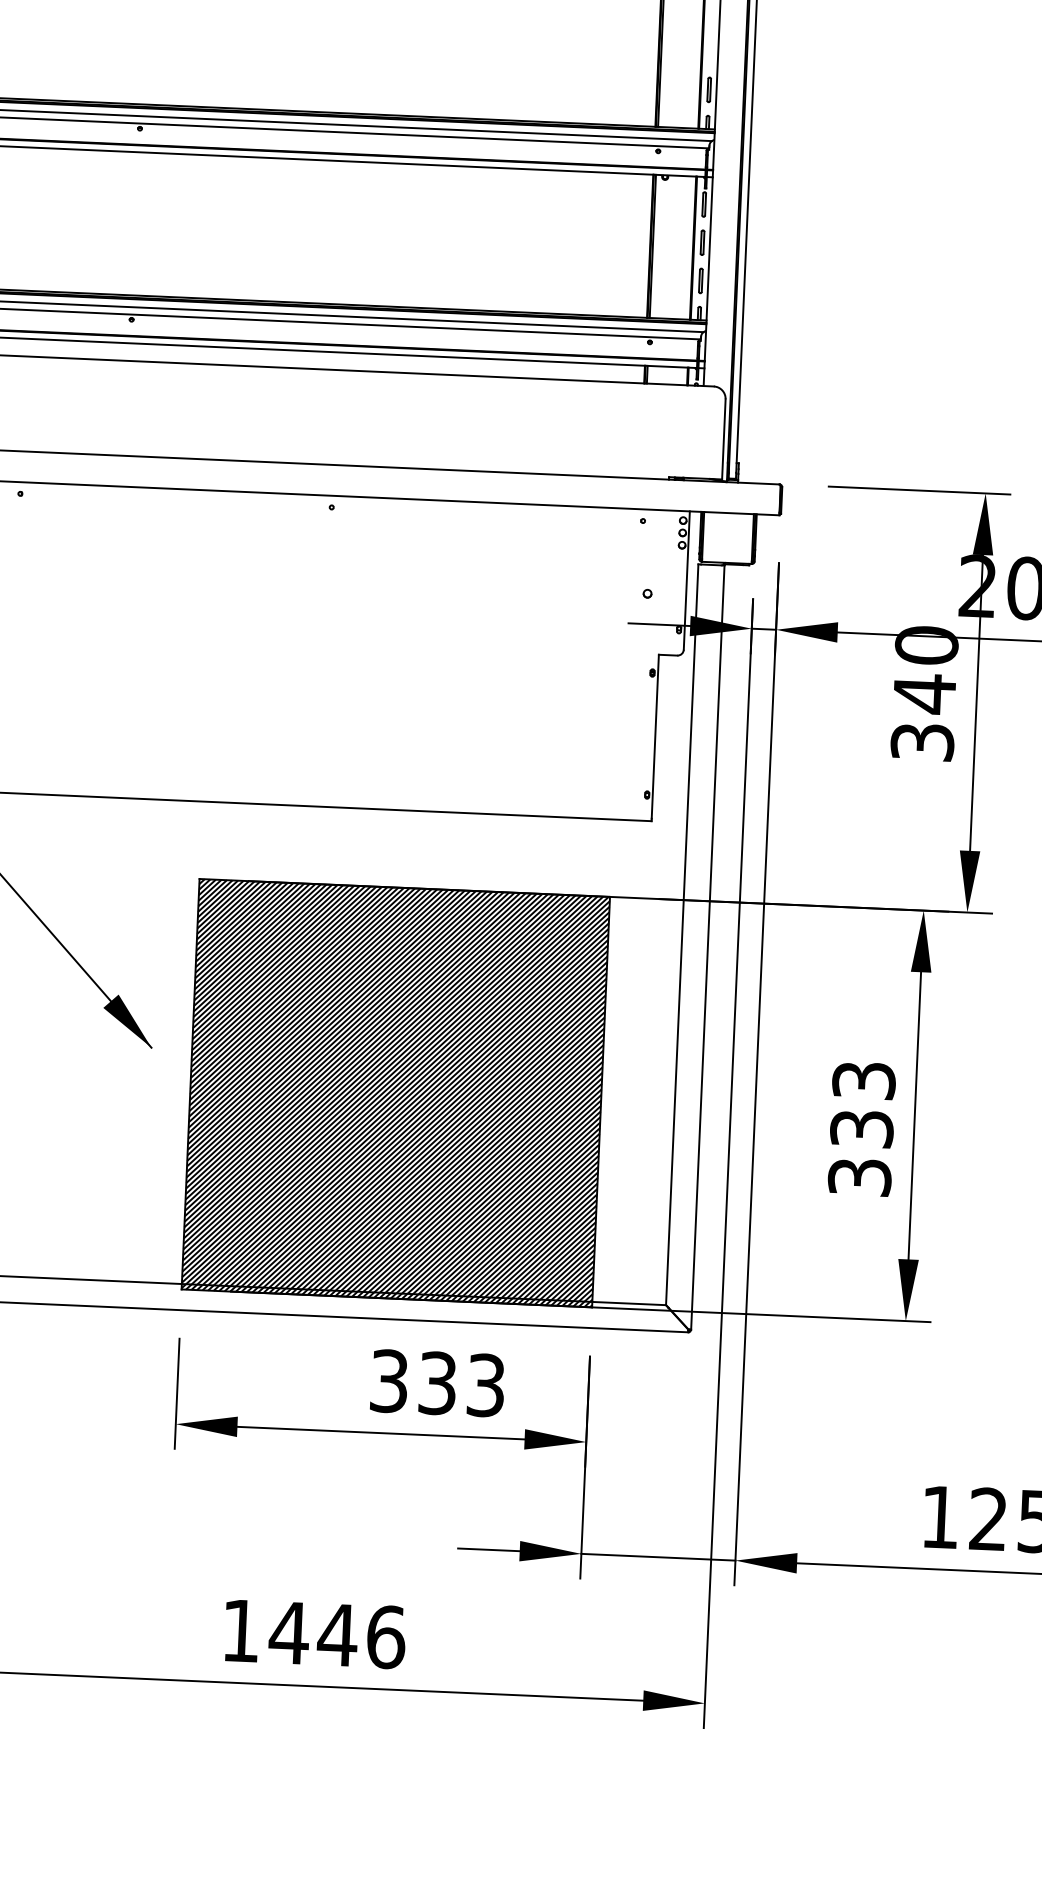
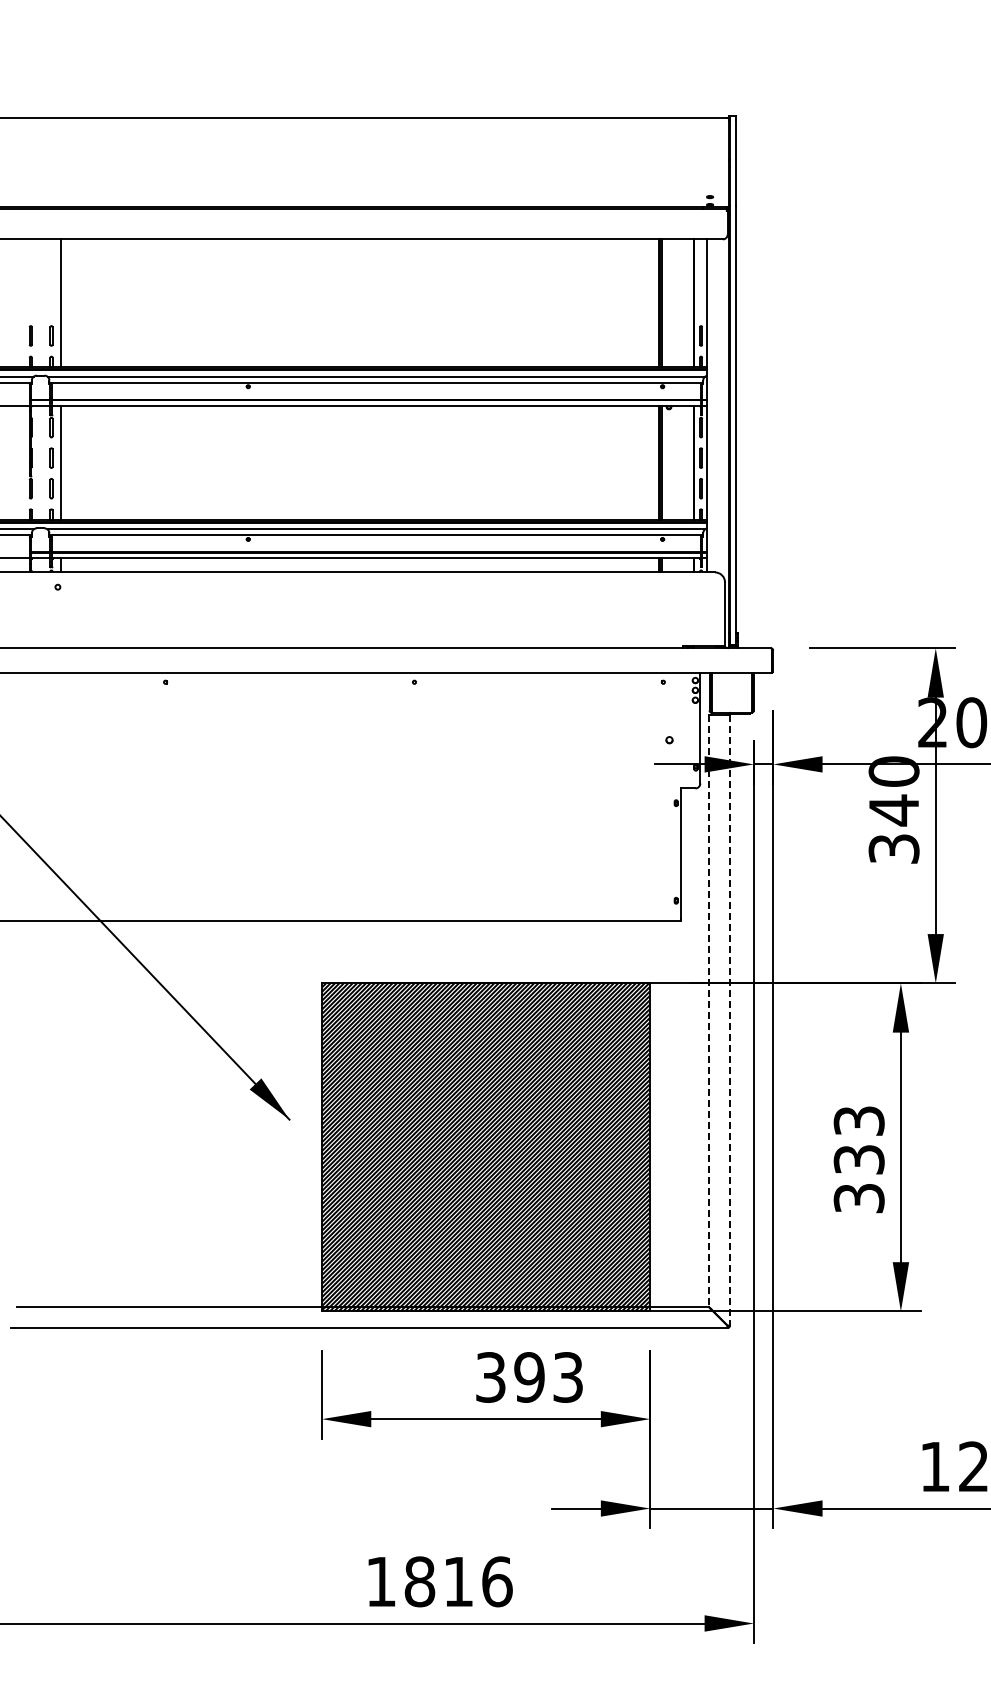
line: (682, 935) -> (709, 1011), solid -> dashed
line: (707, 947) -> (729, 1020), solid -> dashed
text: (437, 1383) -> (529, 1377), 333 -> 393
text: (312, 1633) -> (438, 1581), 1446 -> 1816

